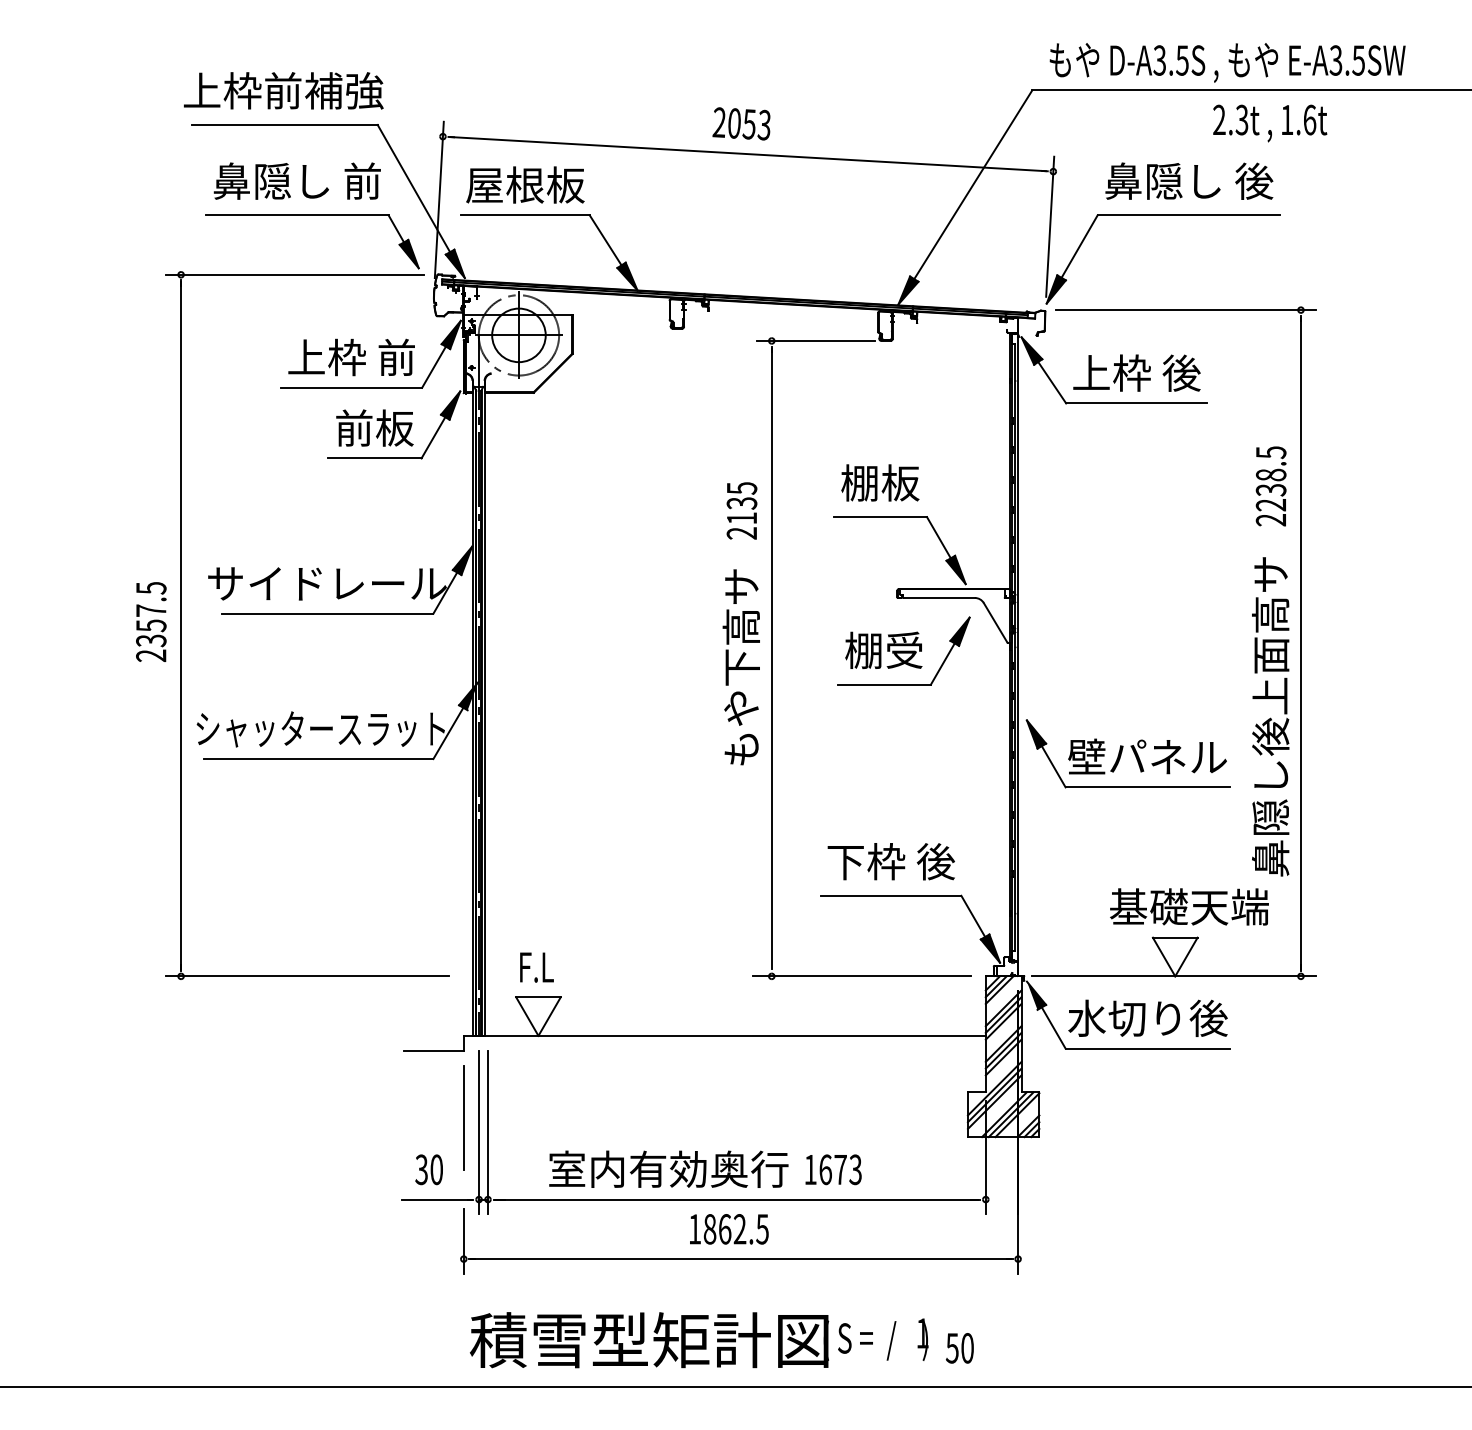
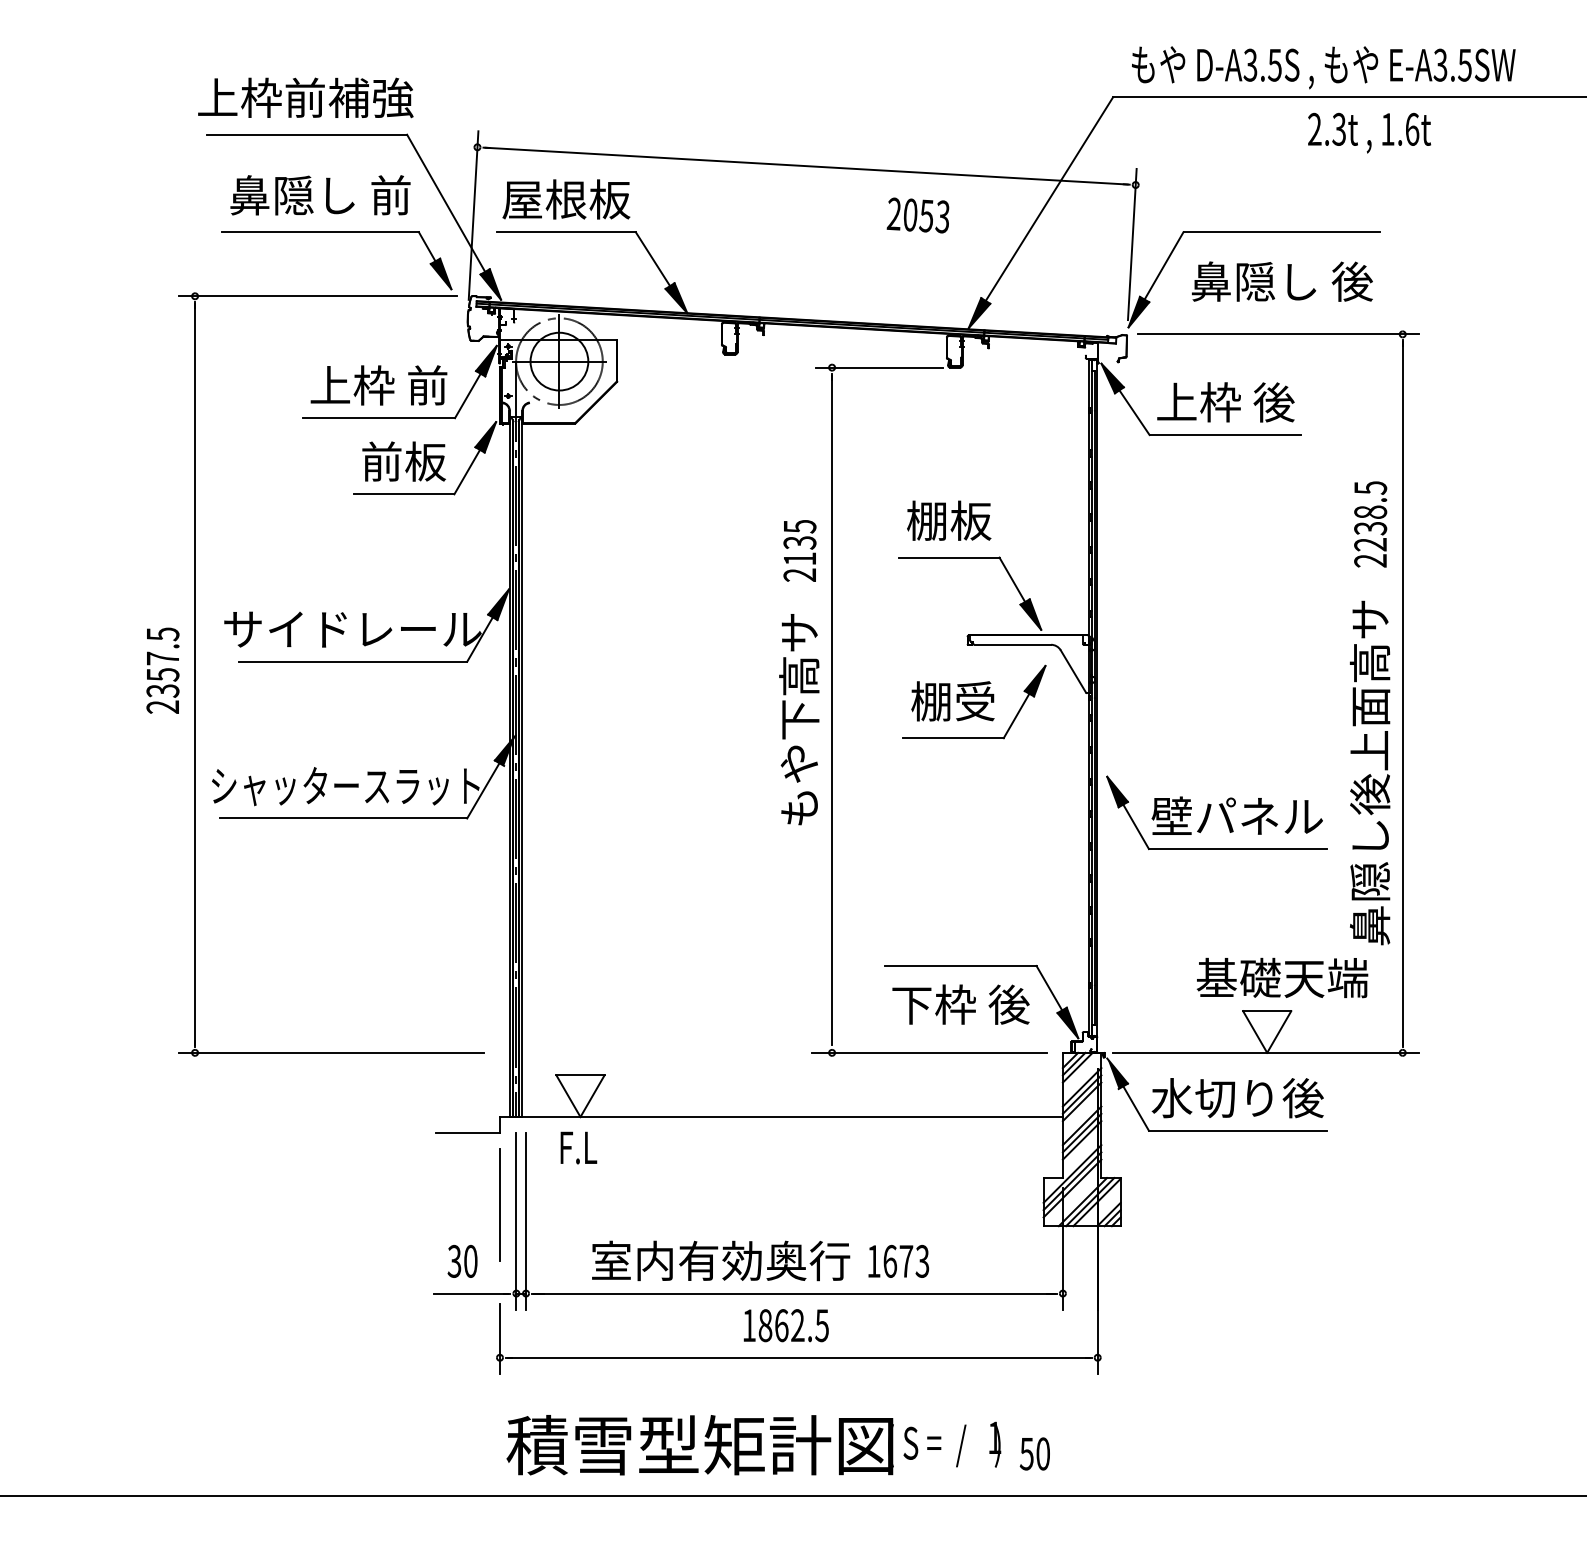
text: (741, 123) -> (918, 215), moved
text: (1189, 180) -> (1282, 280), moved
text: (890, 861) -> (960, 1004), moved
text: (536, 967) -> (578, 1147), moved

